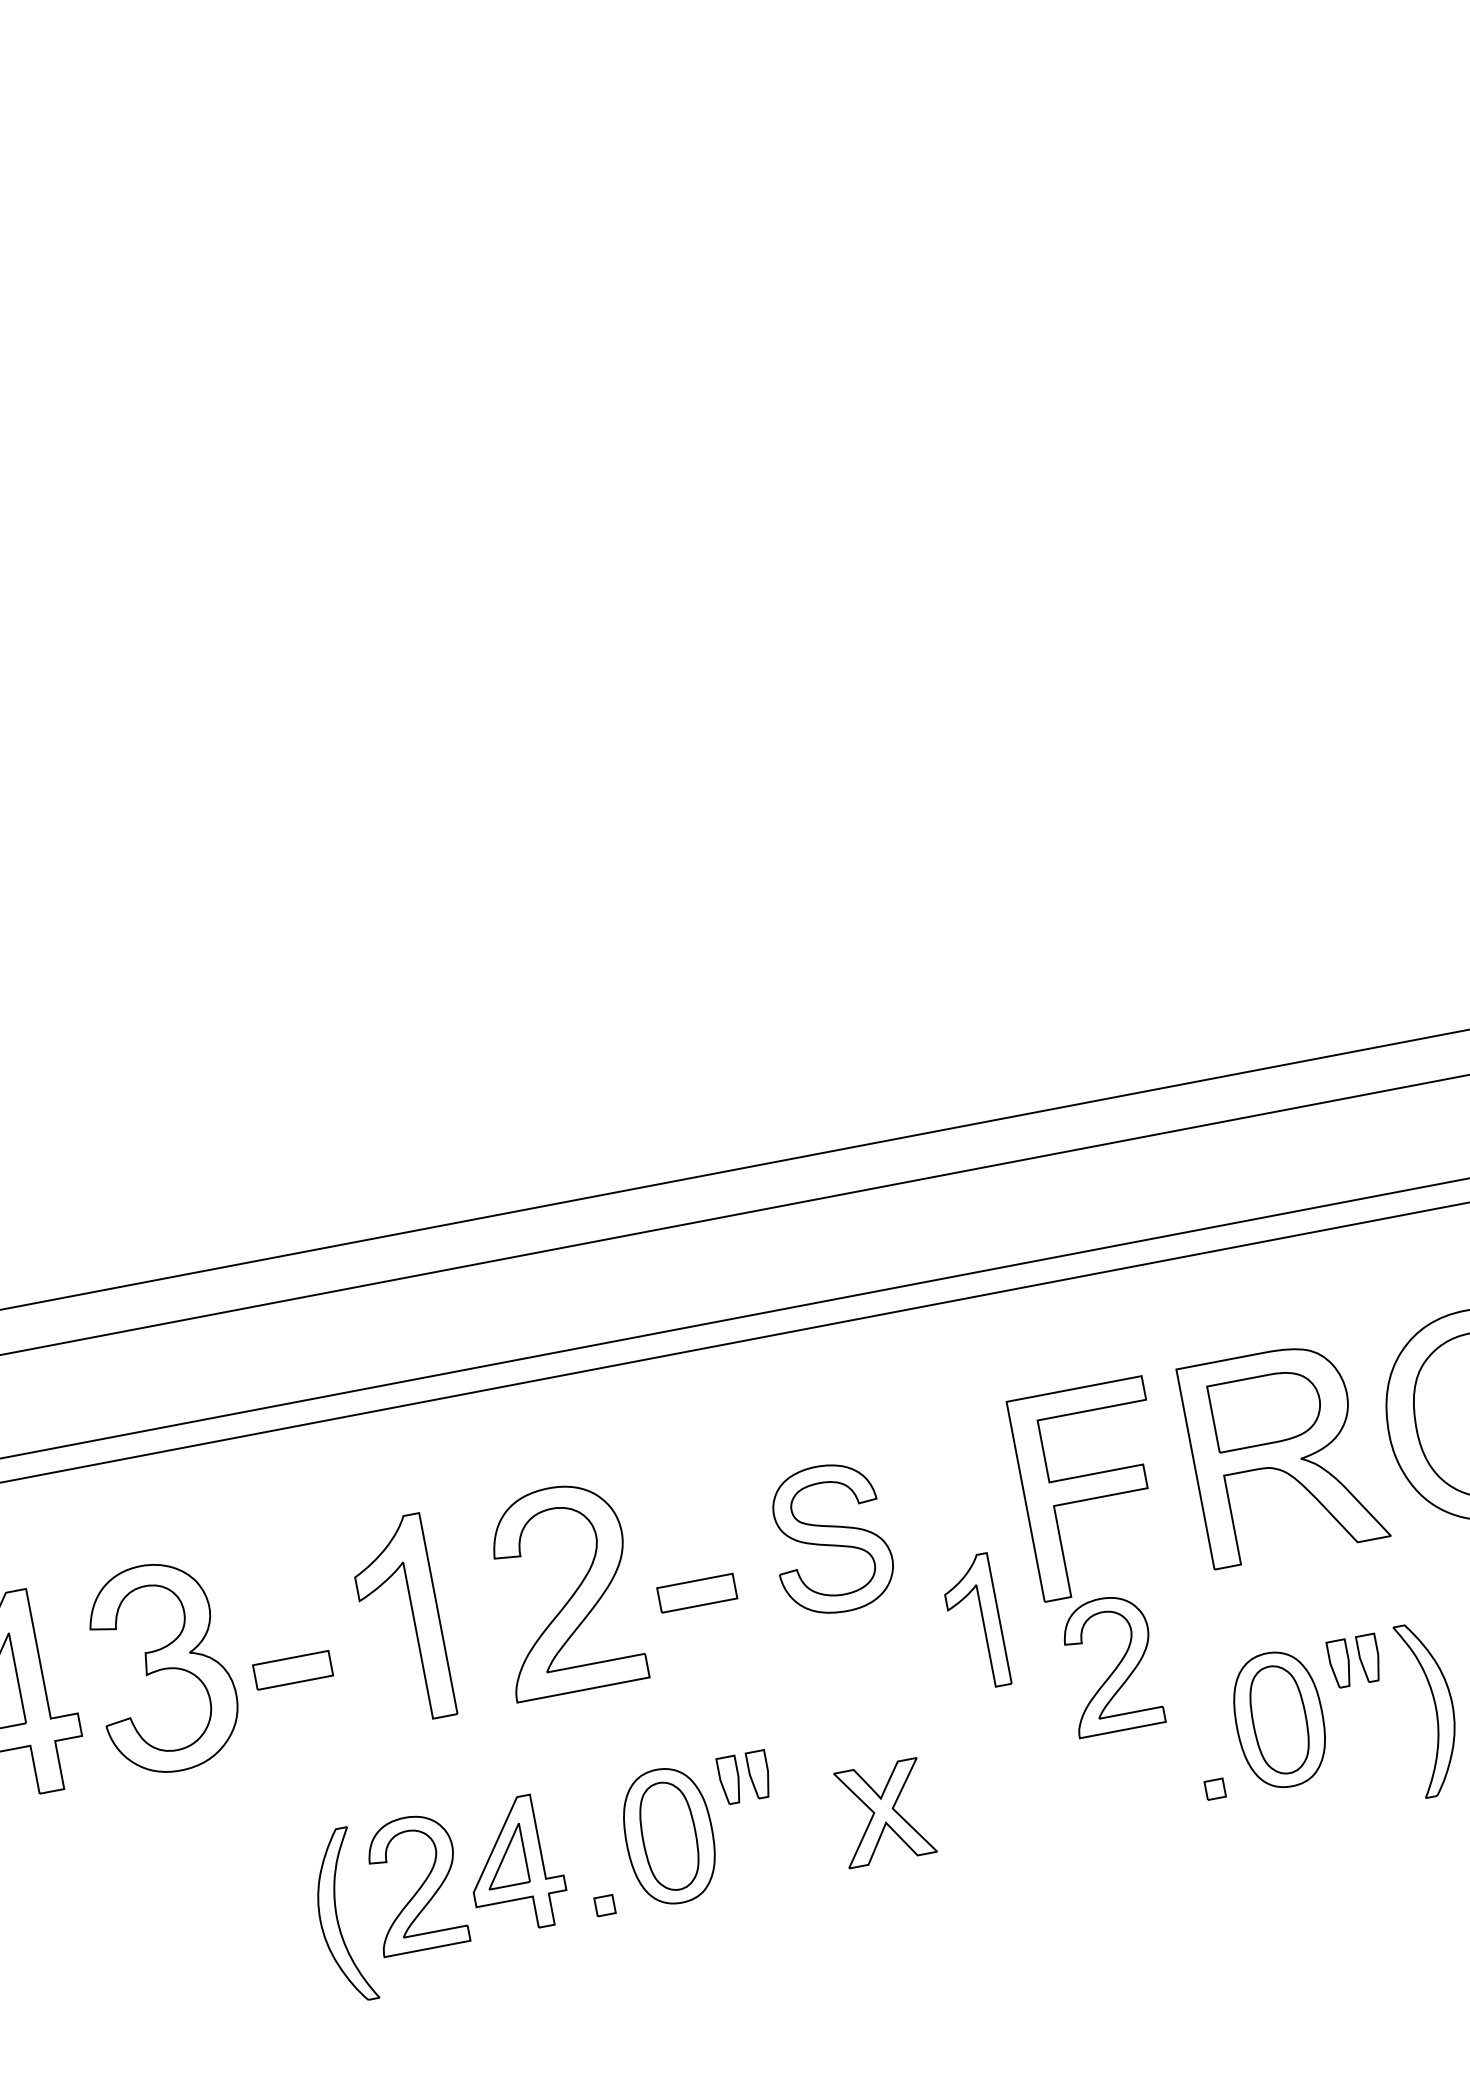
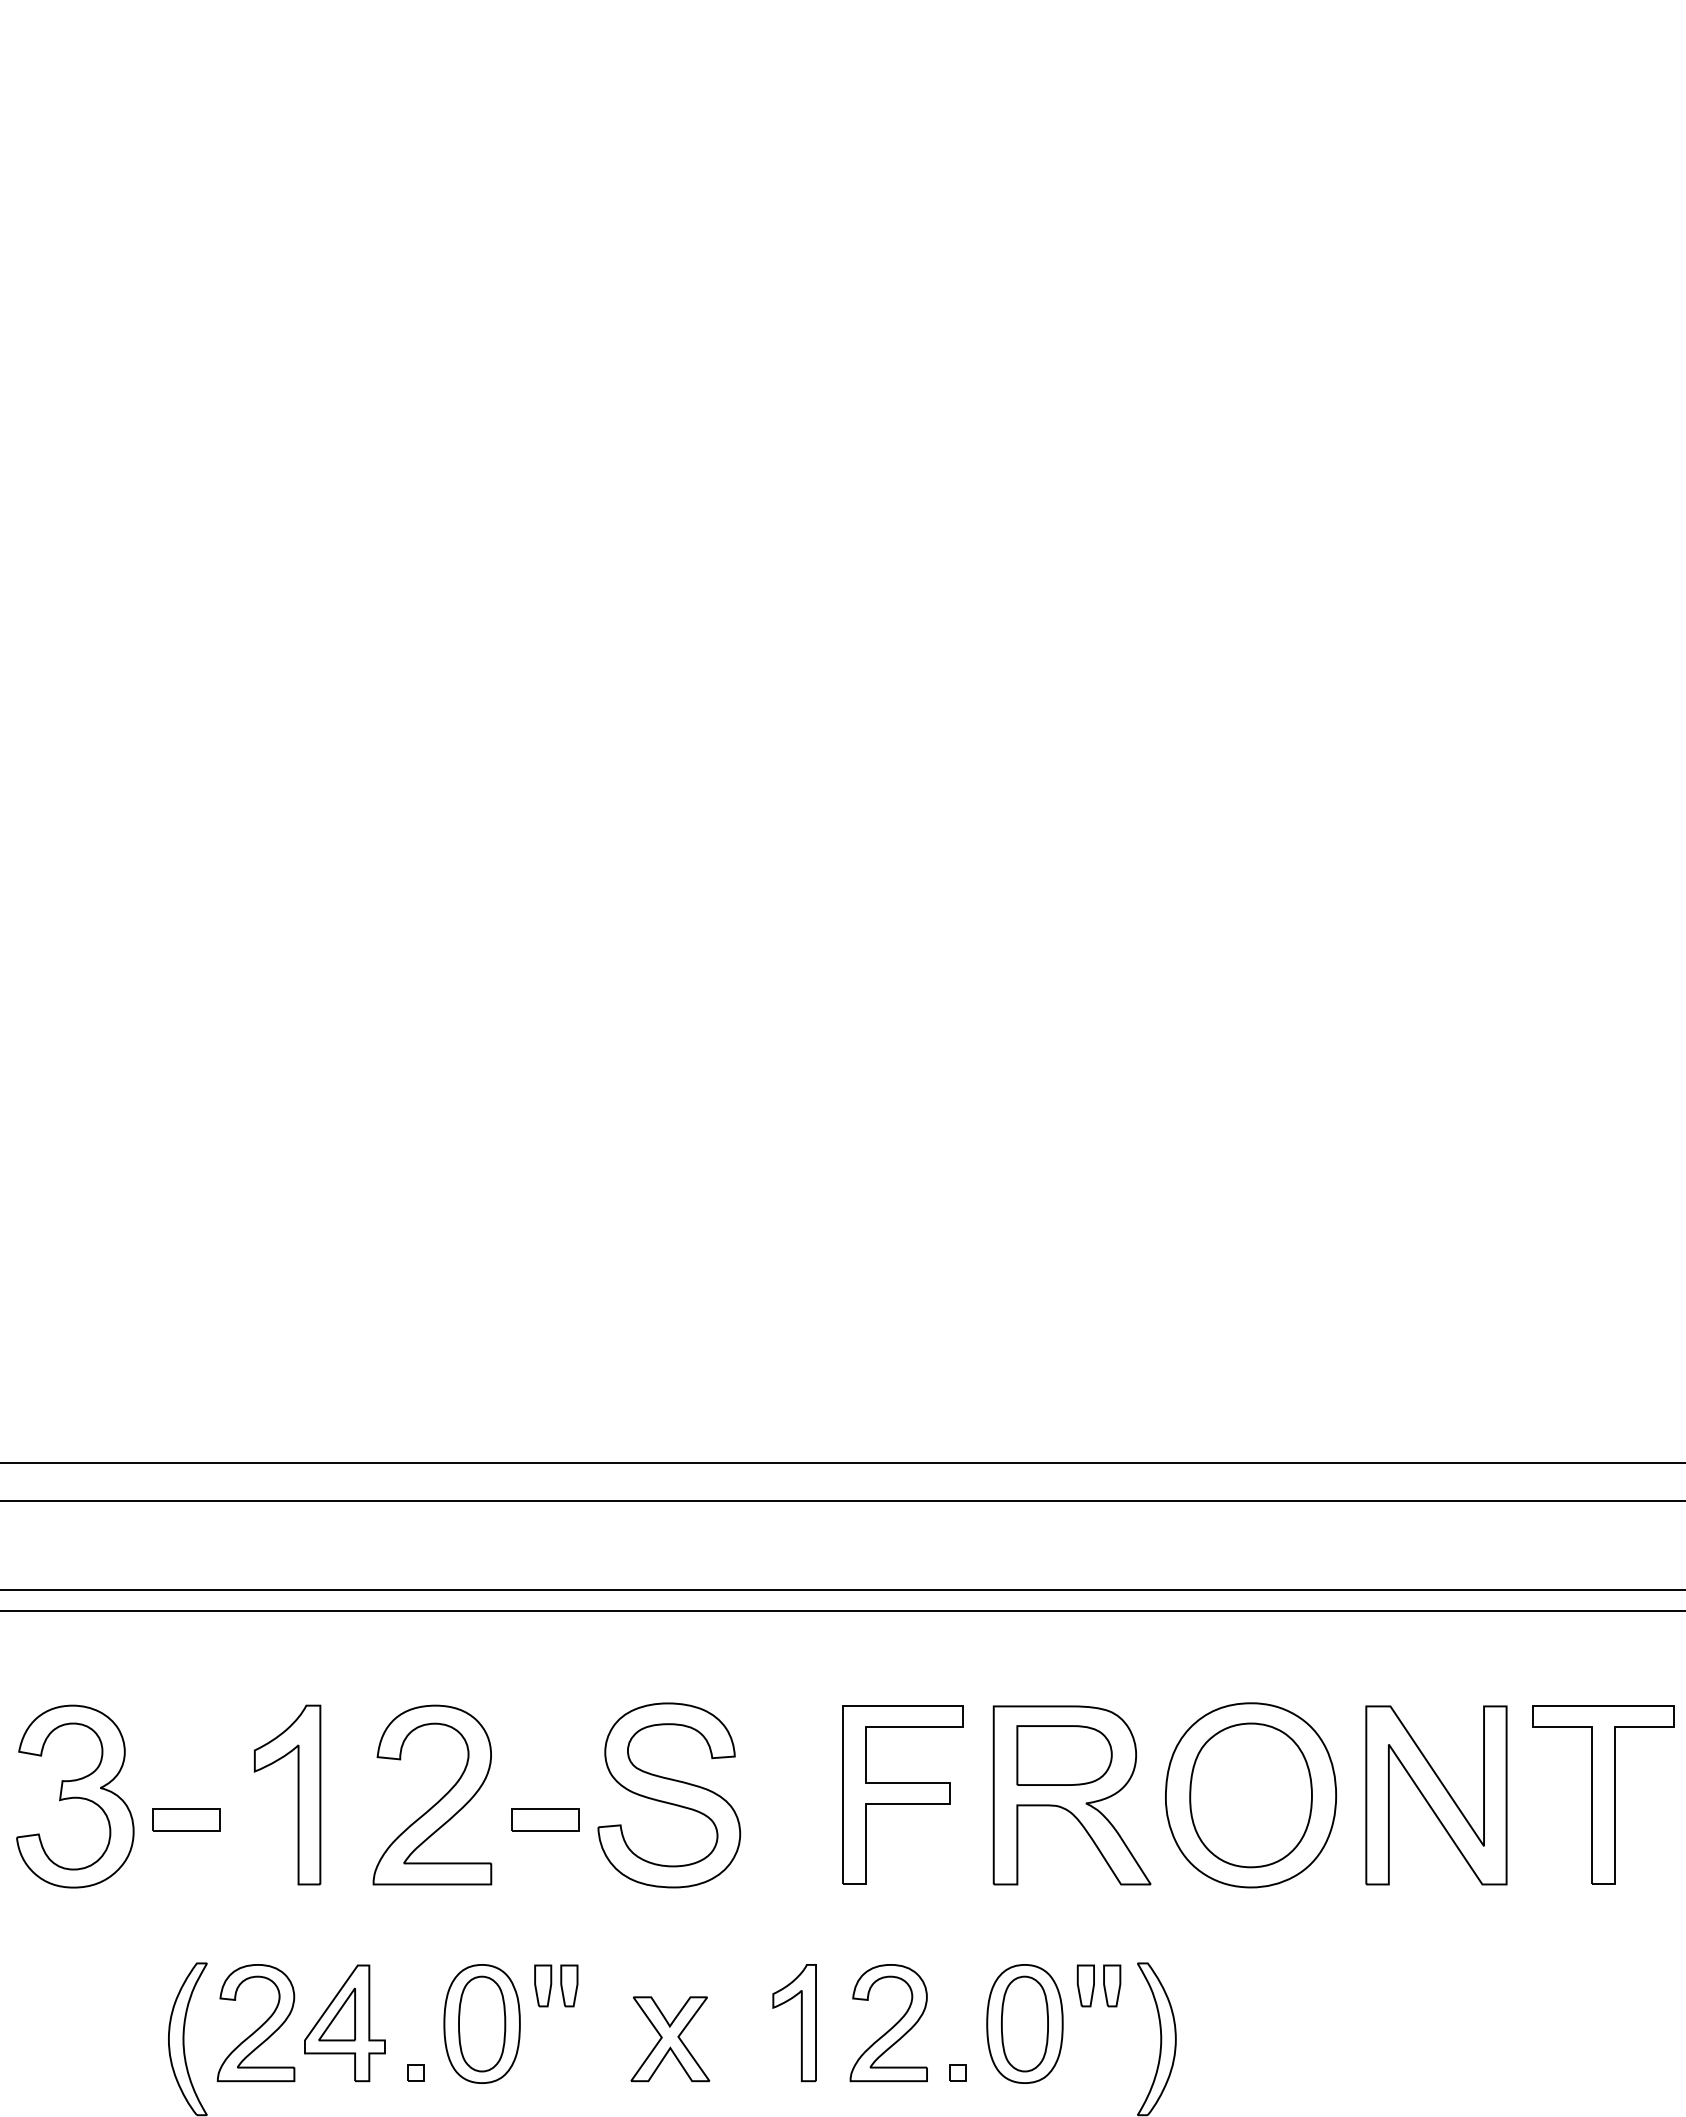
part: (830, 1539) -> (669, 1795), size x1.43
part: (983, 1622) -> (801, 2023), moved
part: (1110, 1665) -> (888, 2023), moved

